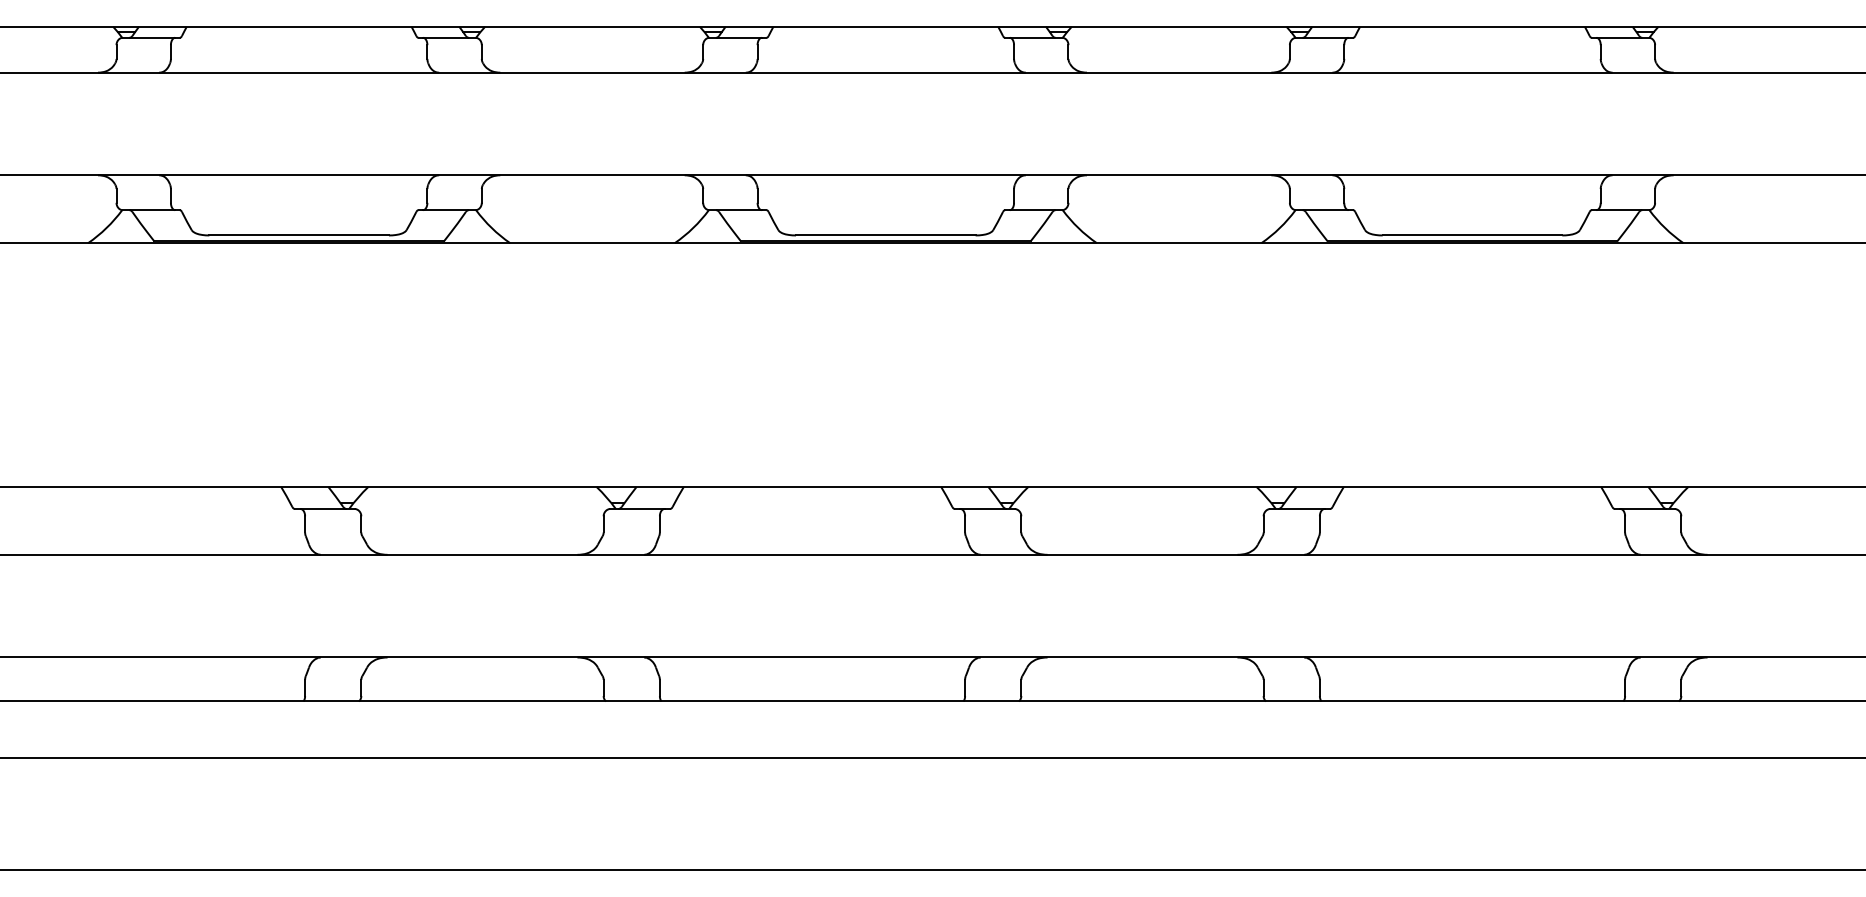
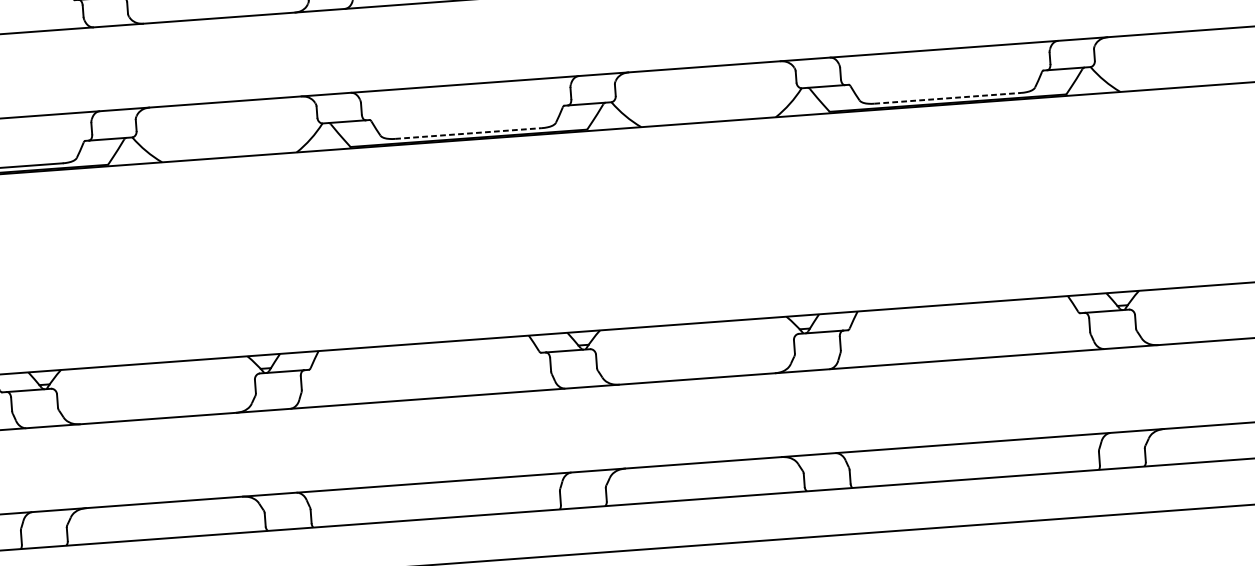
line: (885, 235) -> (468, 133), solid -> dashed
line: (1472, 235) -> (947, 98), solid -> dashed

